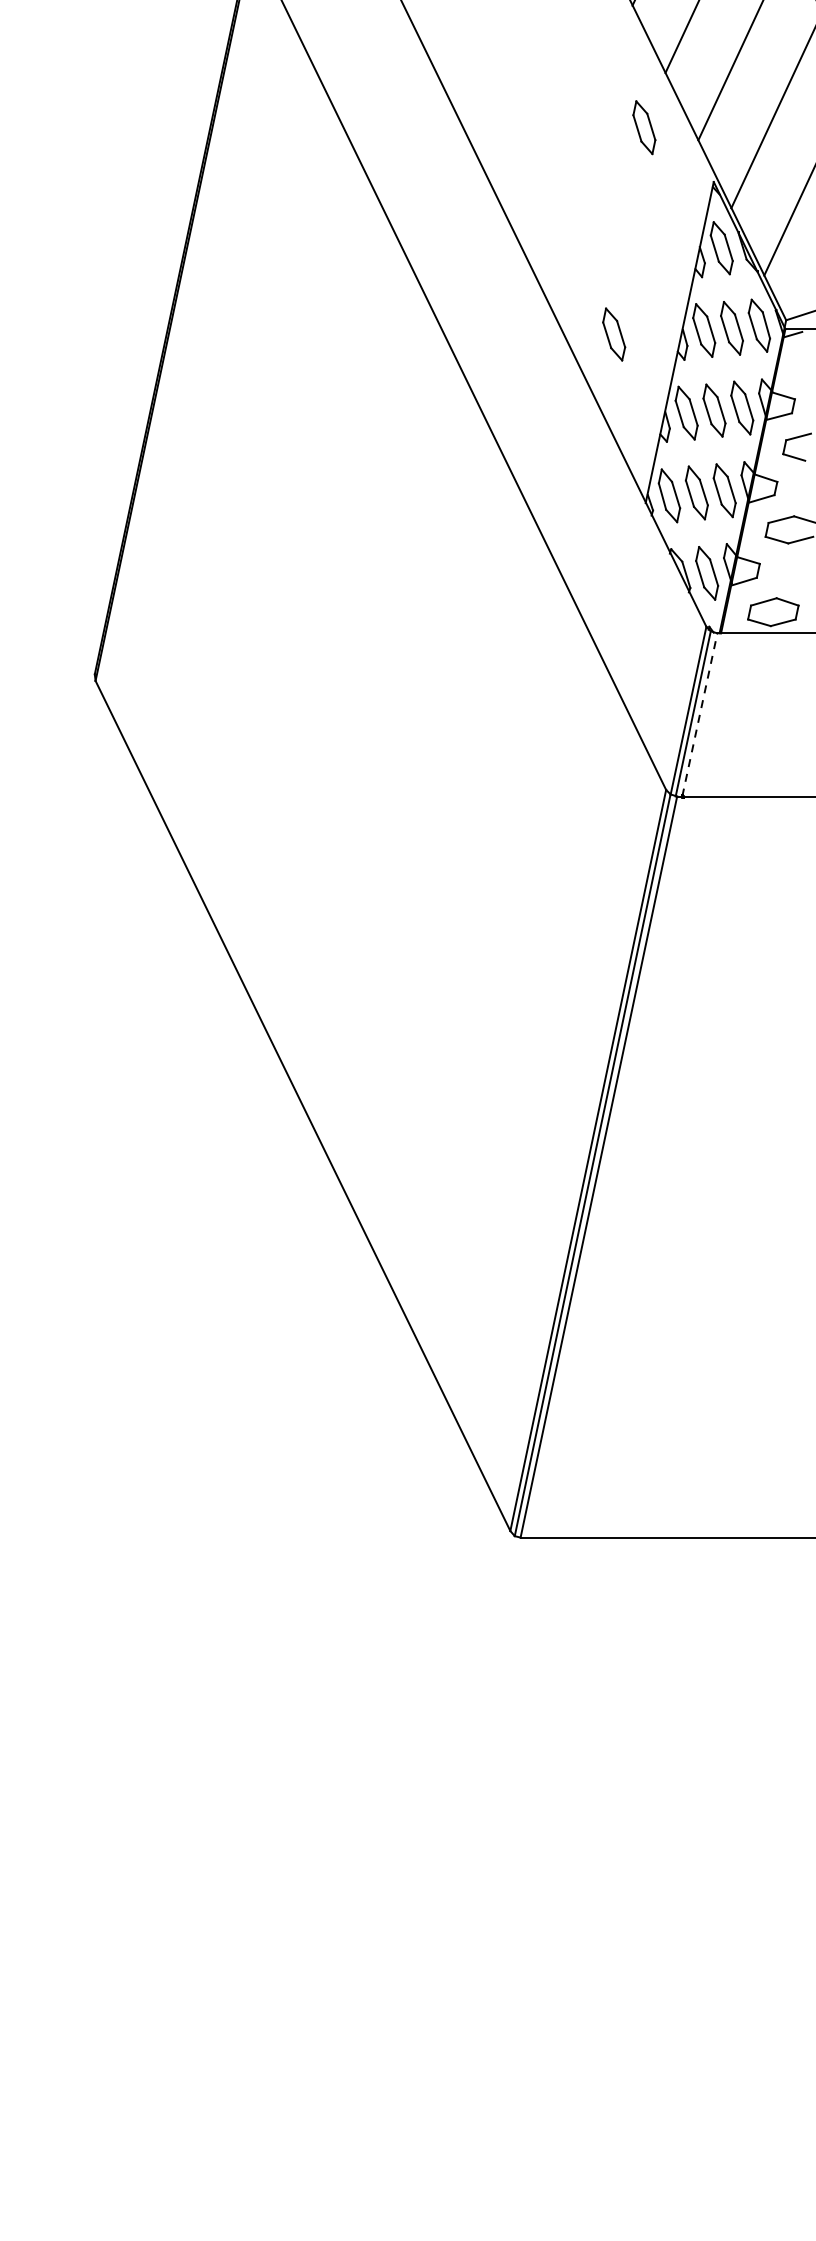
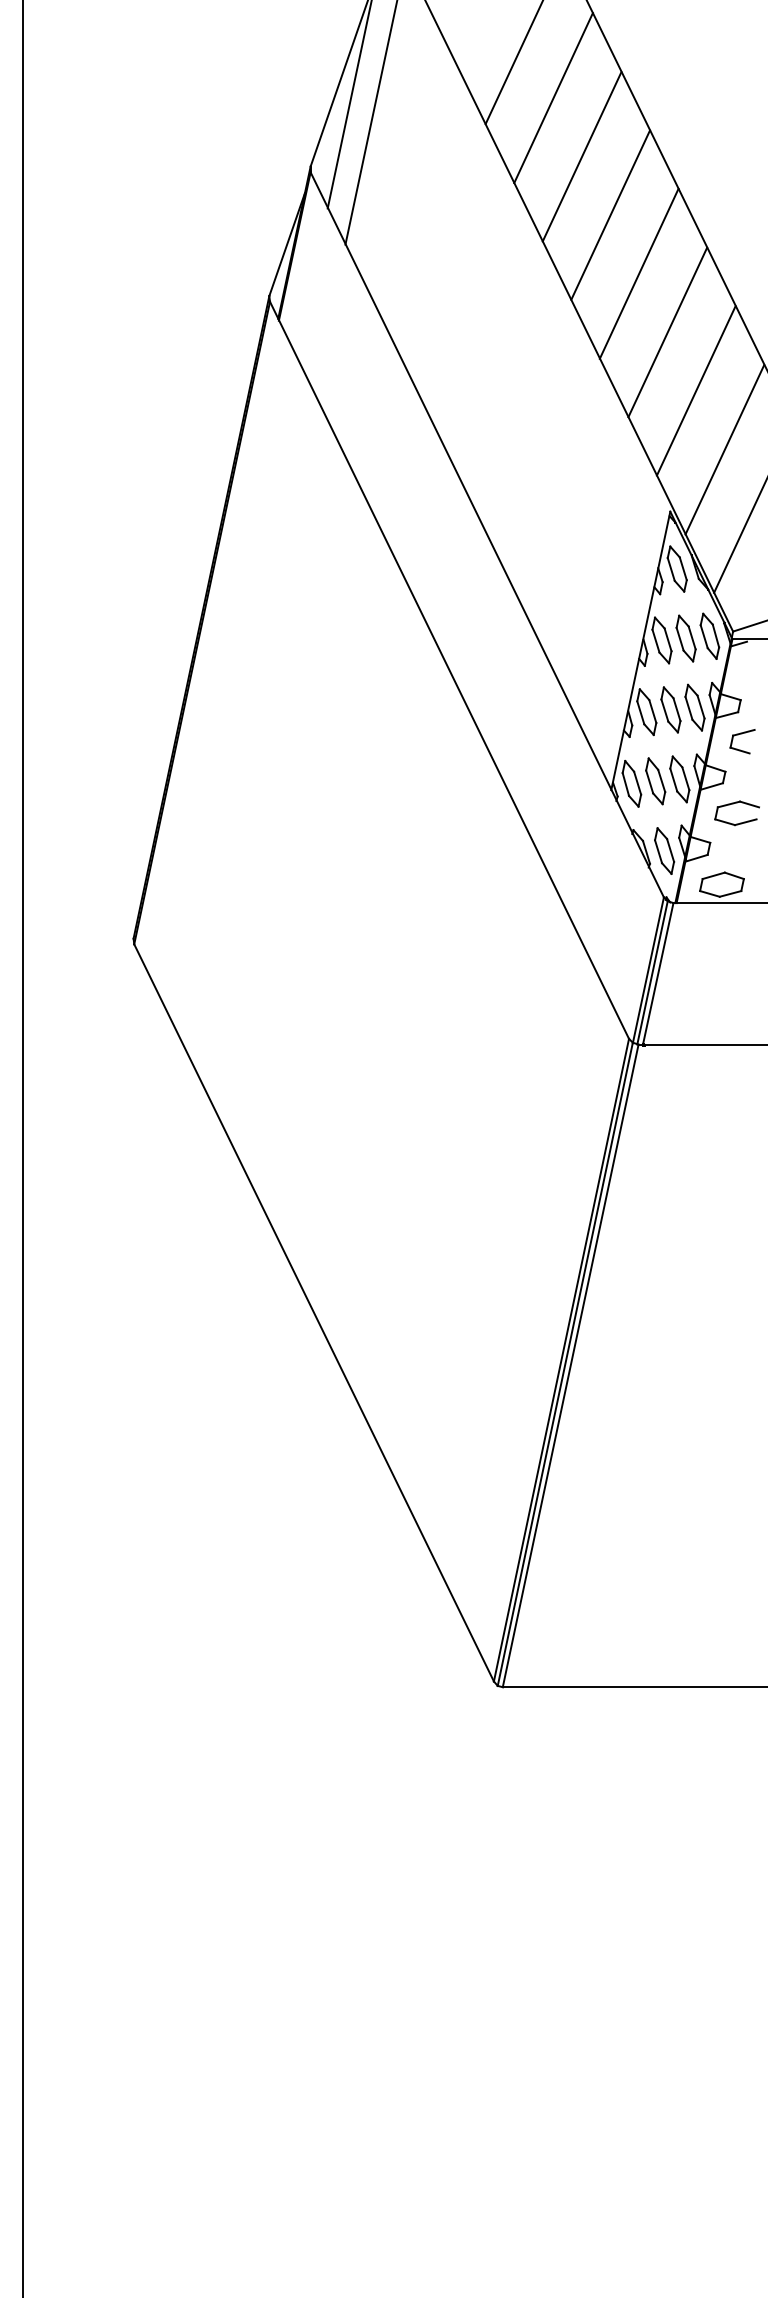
part: (643, 127) -> (609, 464), removed
part: (613, 334) -> (583, 643), removed
line: (700, 714) -> (658, 973), dashed -> solid

